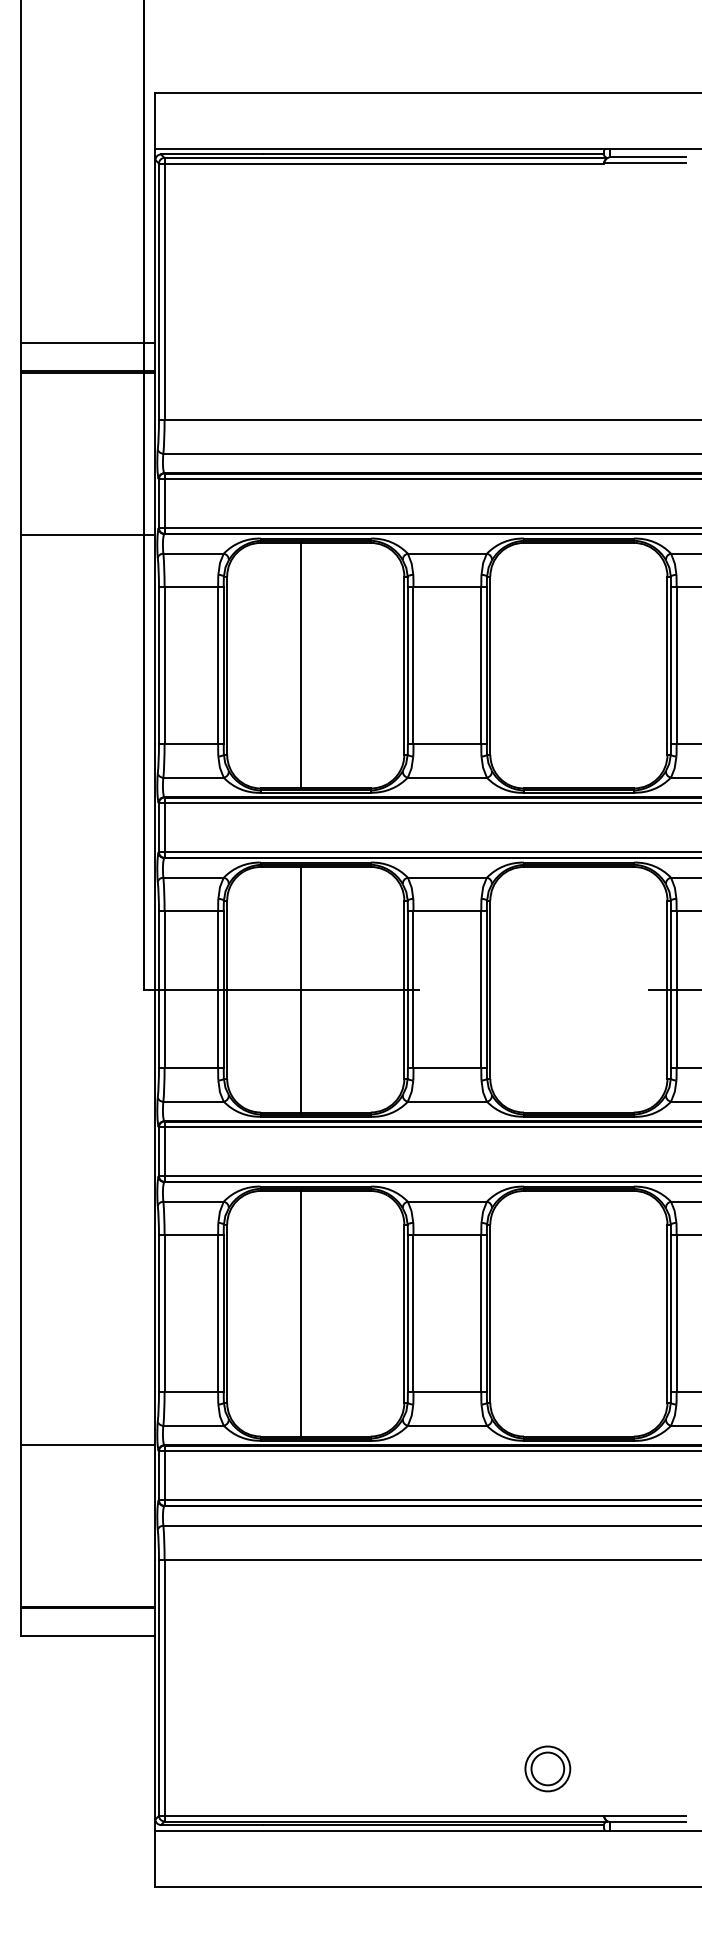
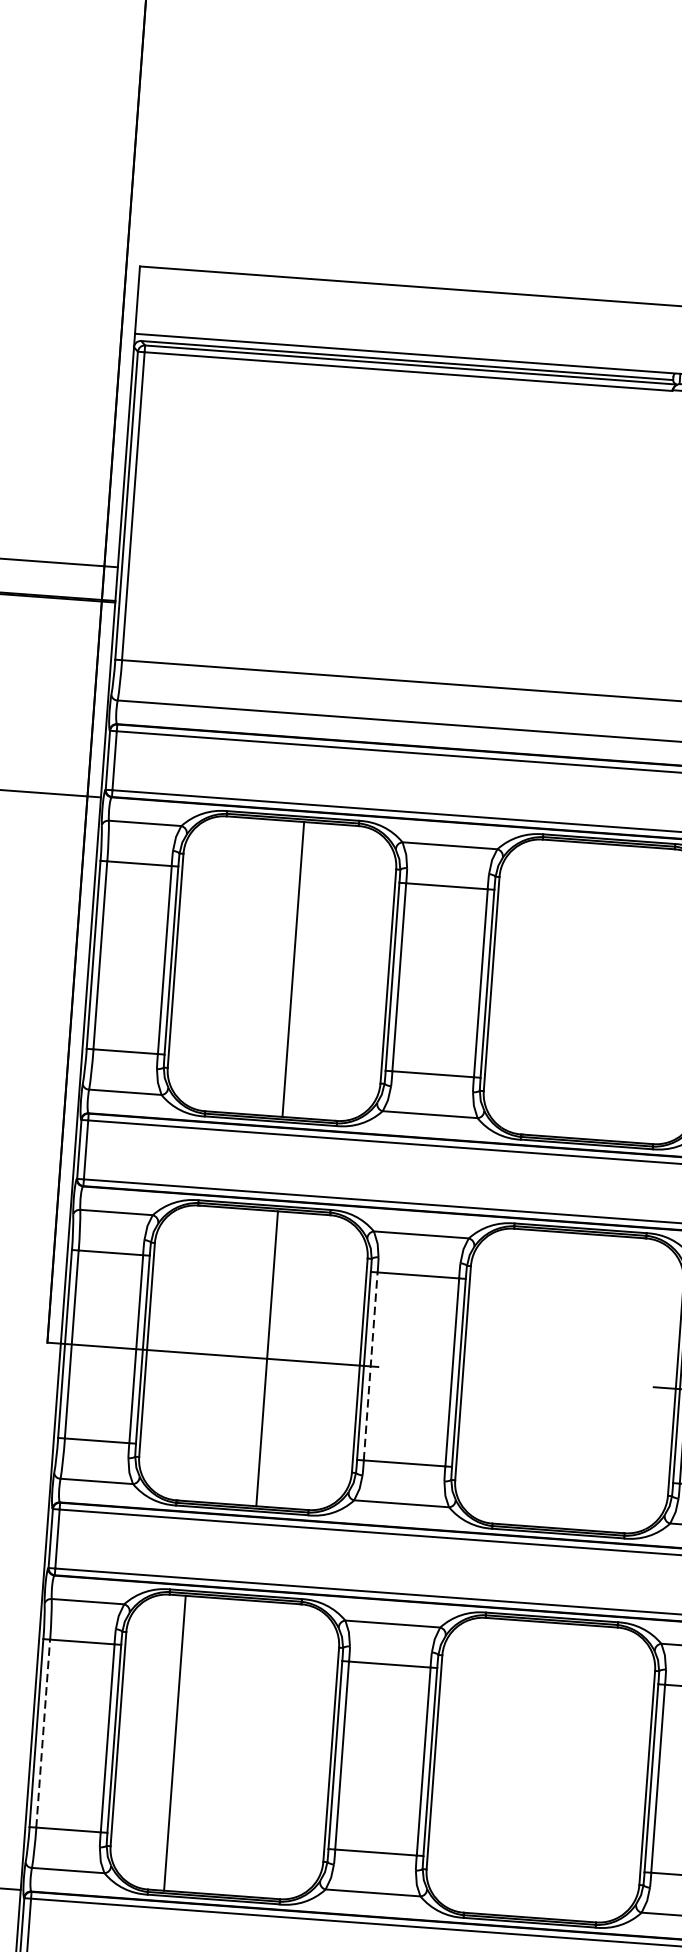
line: (301, 665) -> (293, 969), moved
line: (301, 989) -> (267, 1358), moved
line: (413, 989) -> (370, 1366), solid -> dashed
line: (164, 1313) -> (43, 1733), solid -> dashed
line: (301, 1313) -> (175, 1743), moved

